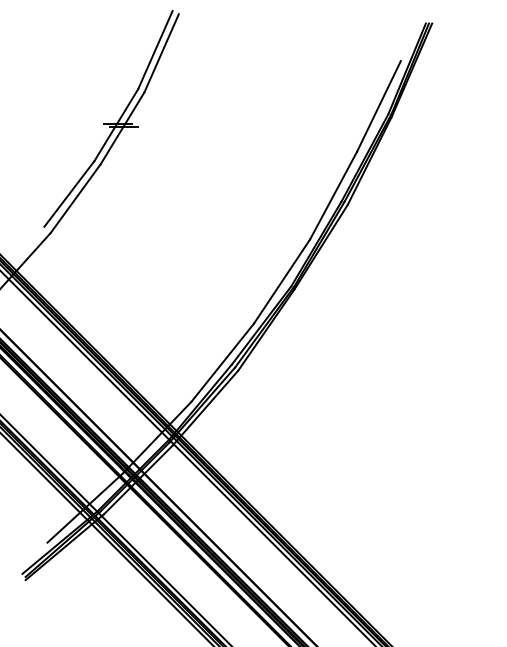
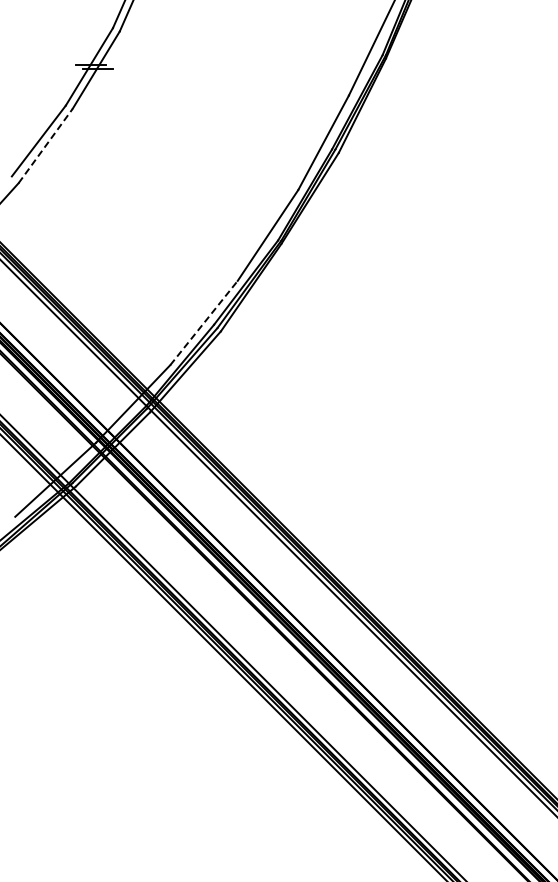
line: (75, 199) -> (45, 146), solid -> dashed
line: (223, 363) -> (204, 323), solid -> dashed

